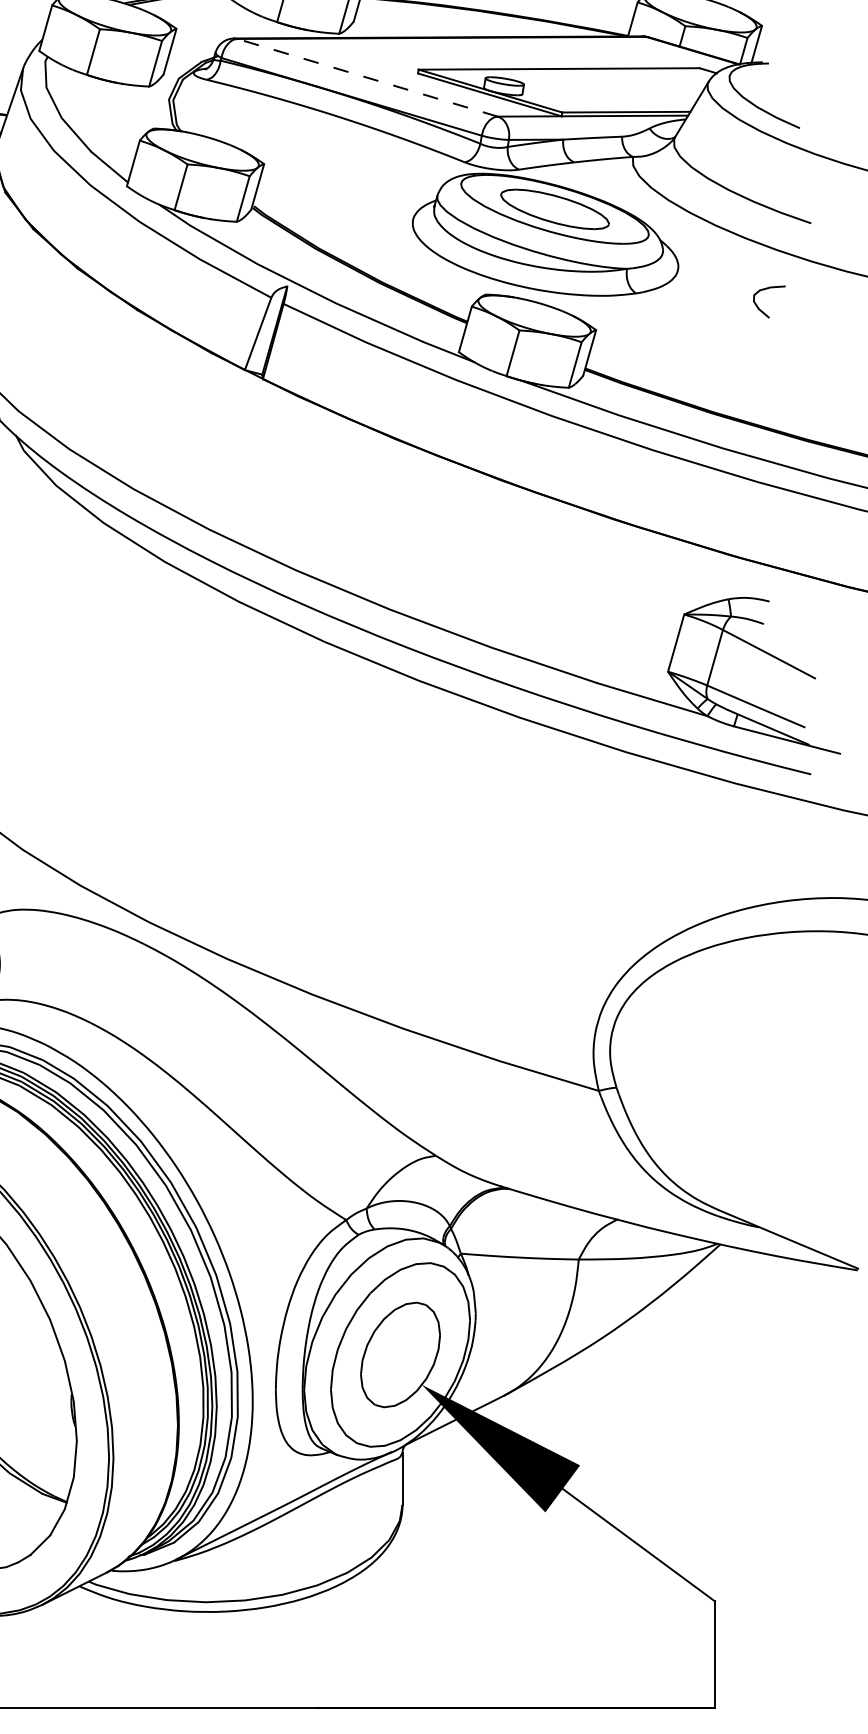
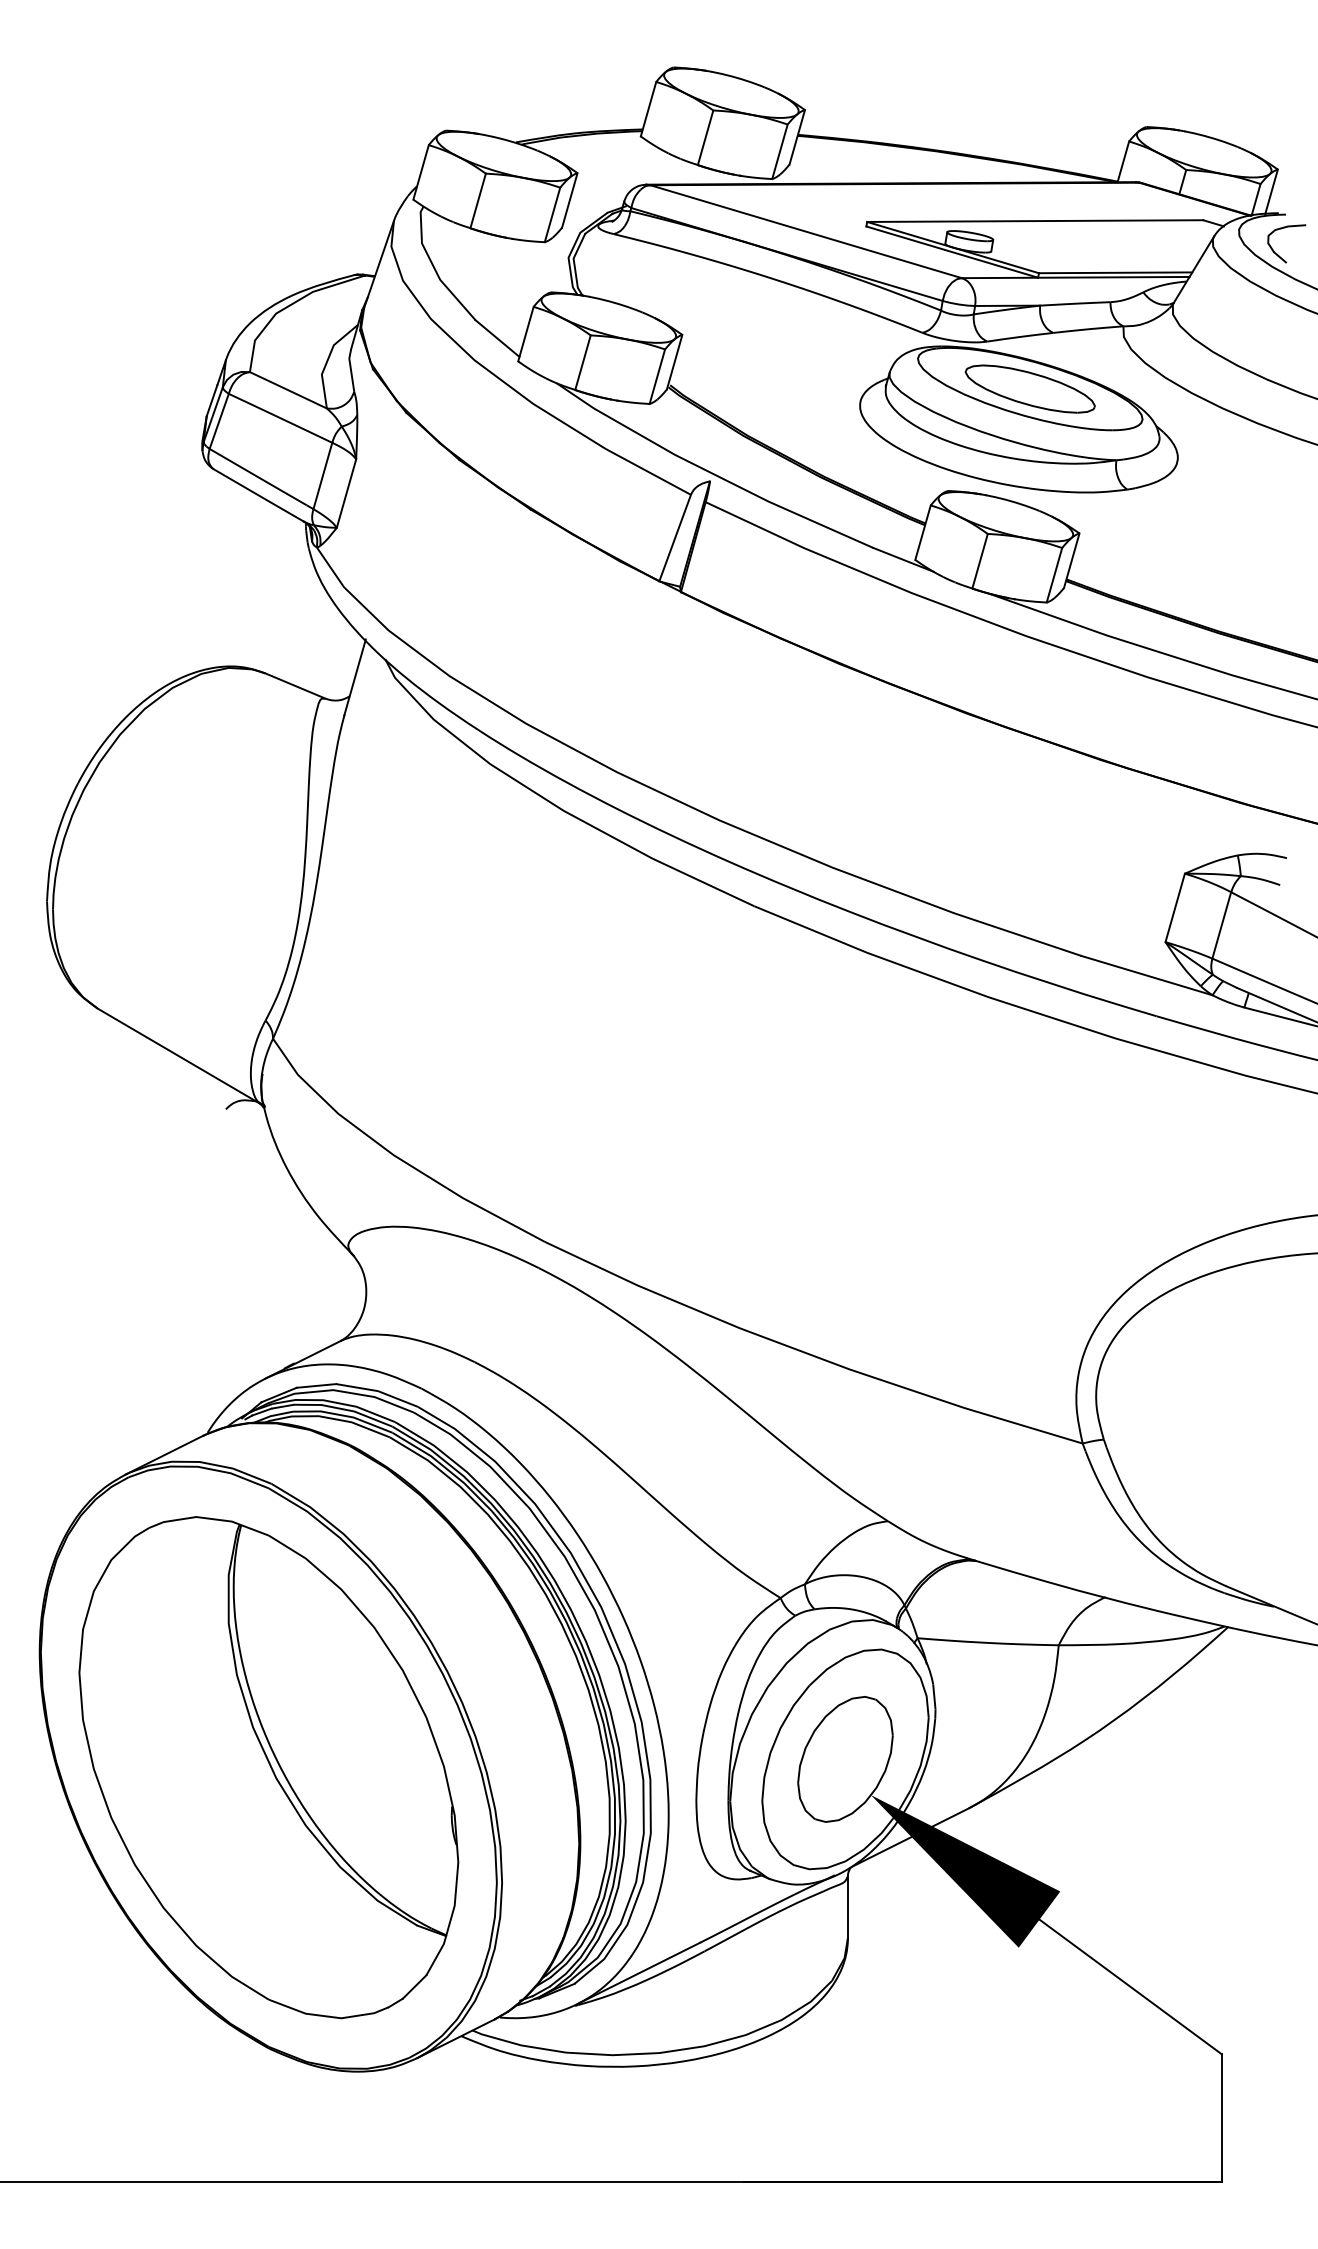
line: (367, 77) -> (805, 231), dashed -> solid
part: (761, 310) -> (1277, 253), moved

